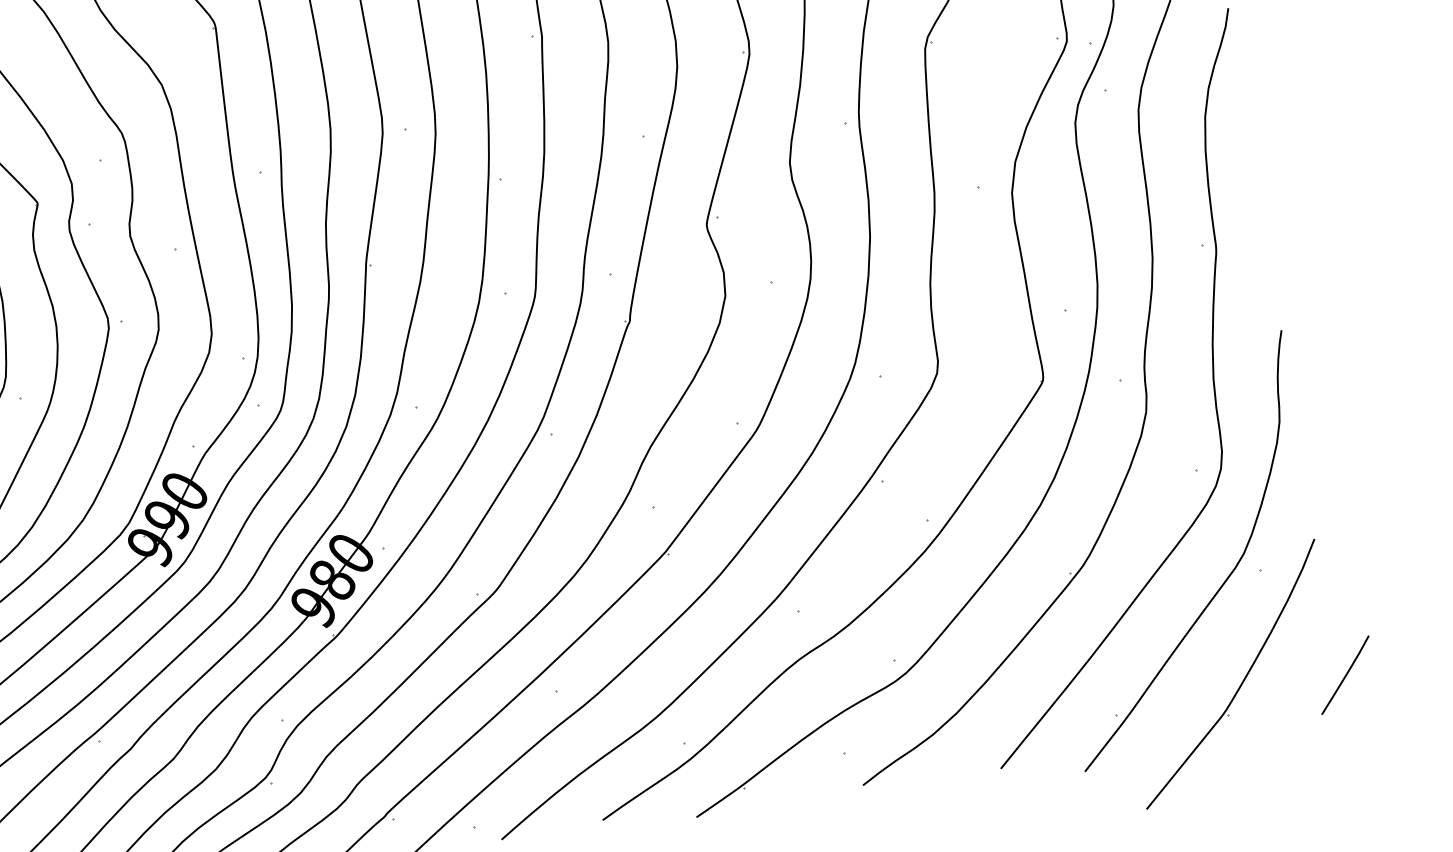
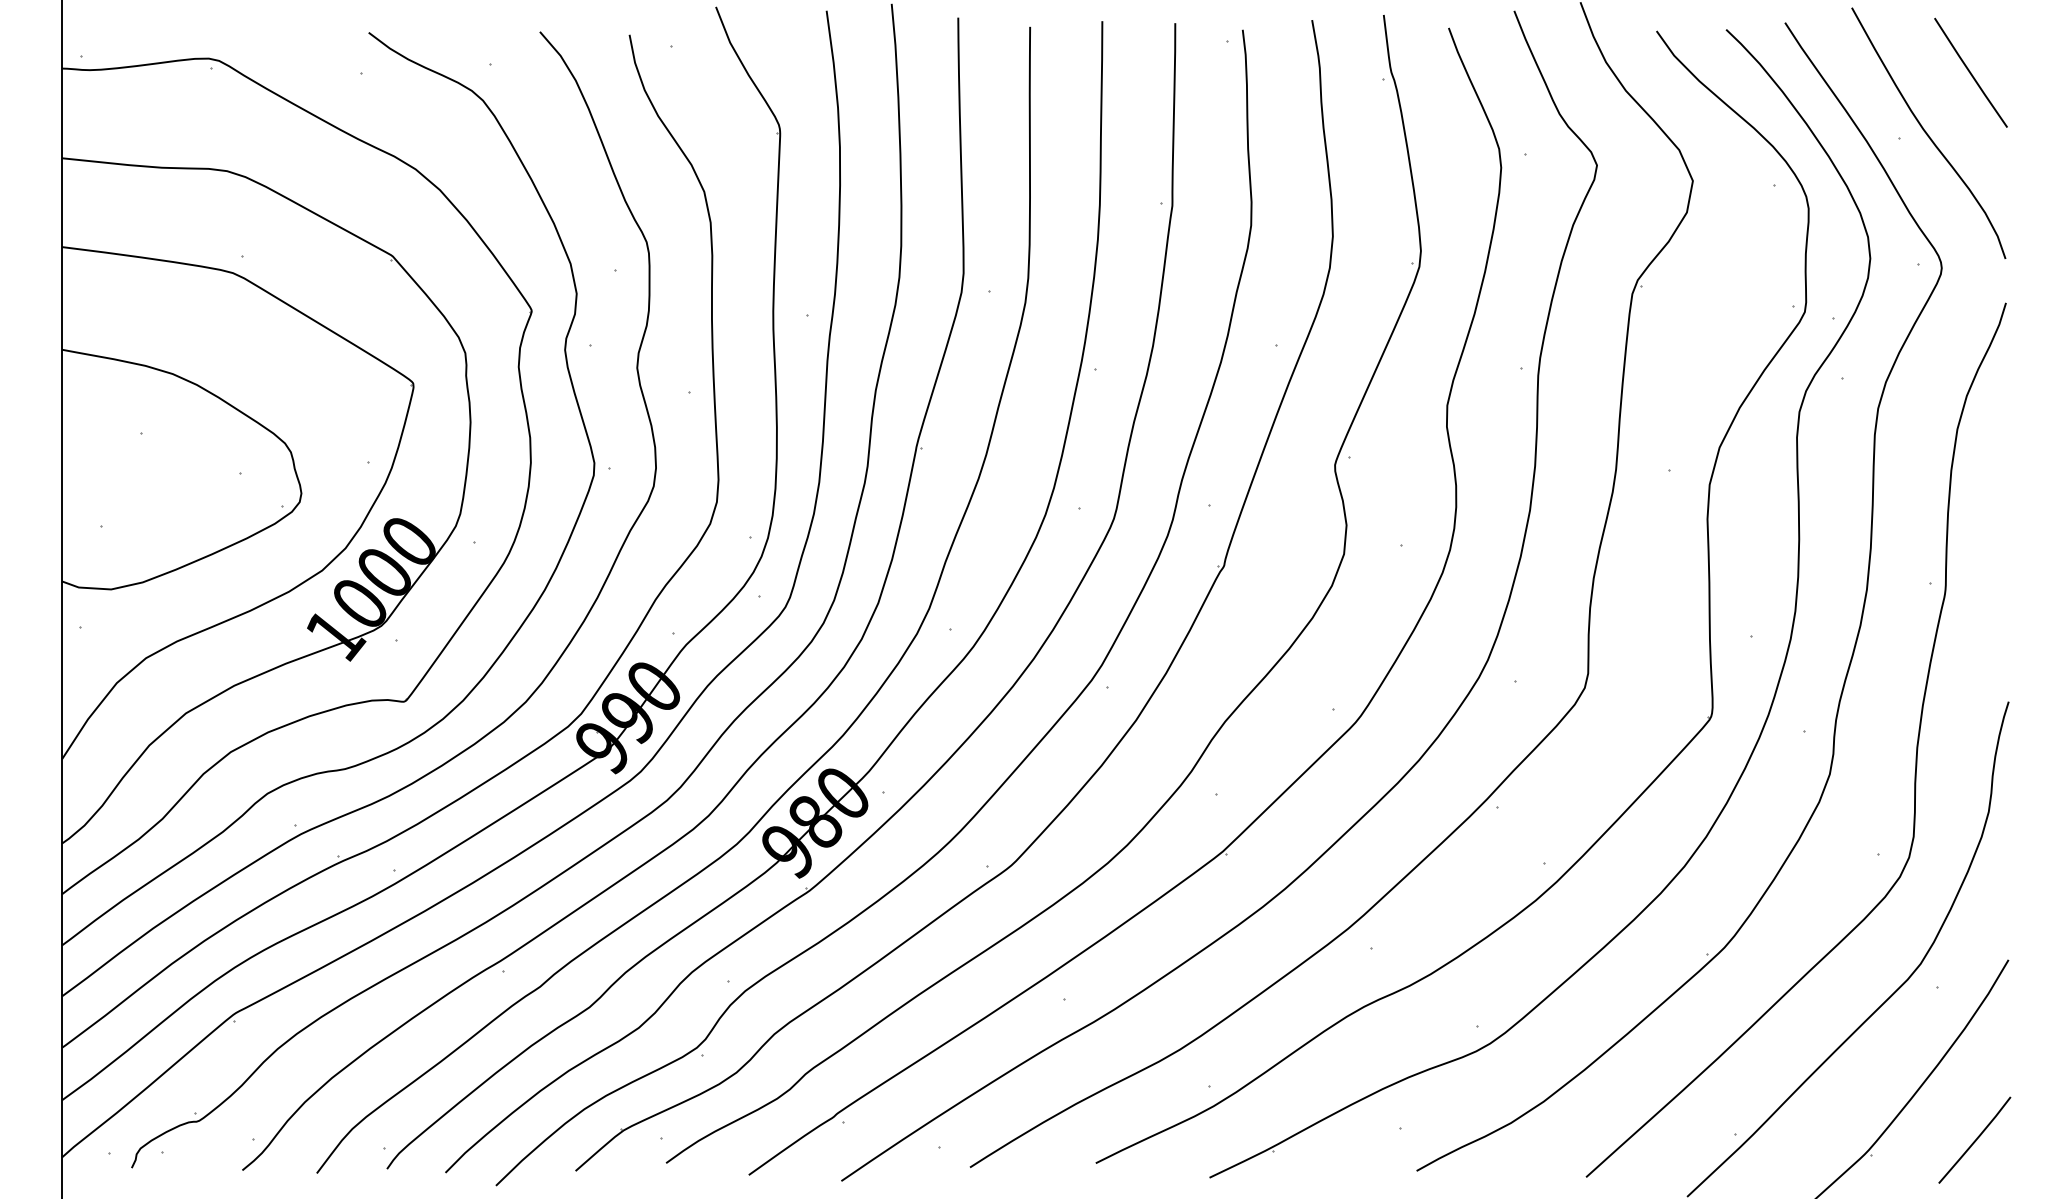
line: (1345, 674) -> (1975, 1139), moved

